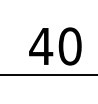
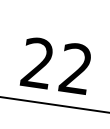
text: (55, 46) -> (56, 66), 40 -> 22

